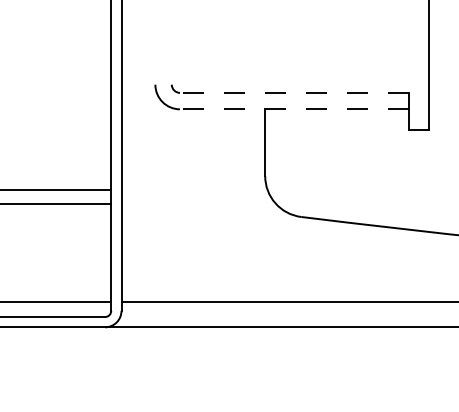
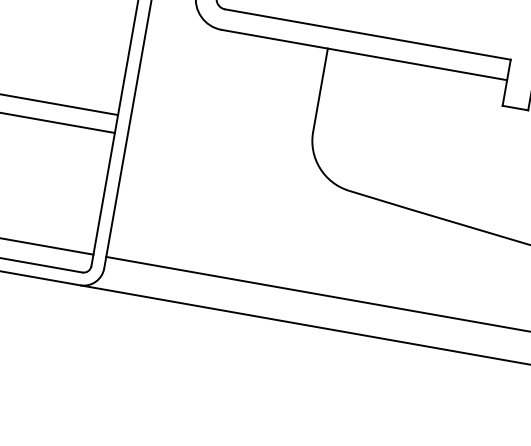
line: (293, 92) -> (366, 33), dashed -> solid
line: (293, 109) -> (363, 55), dashed -> solid

